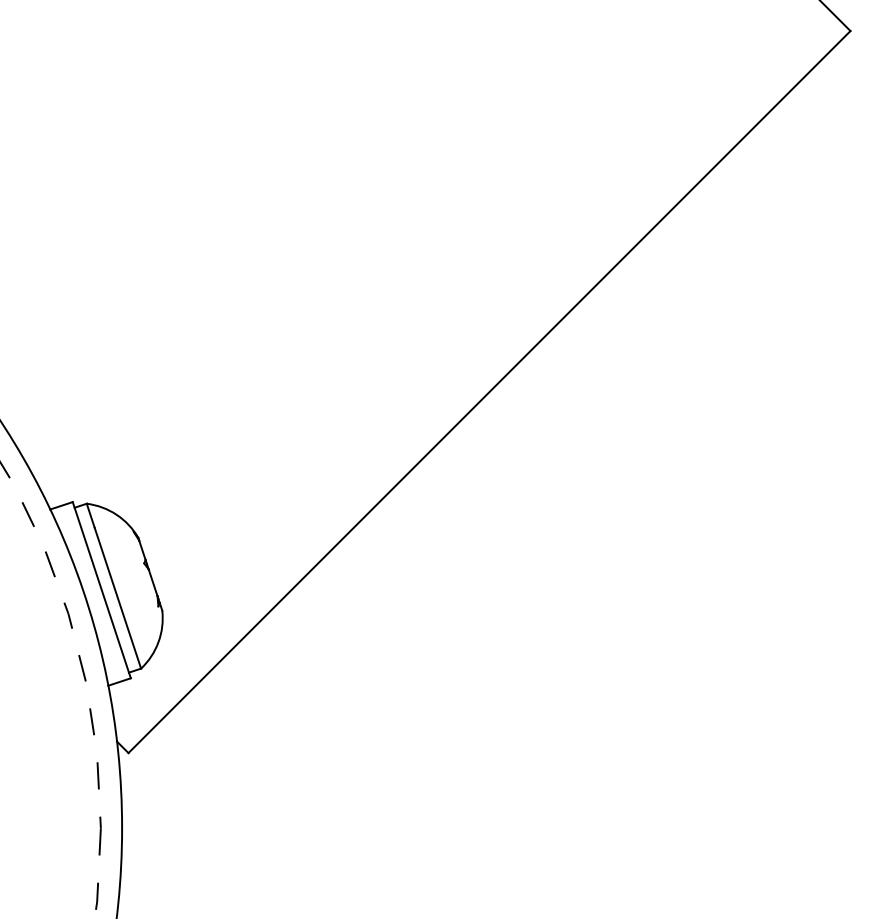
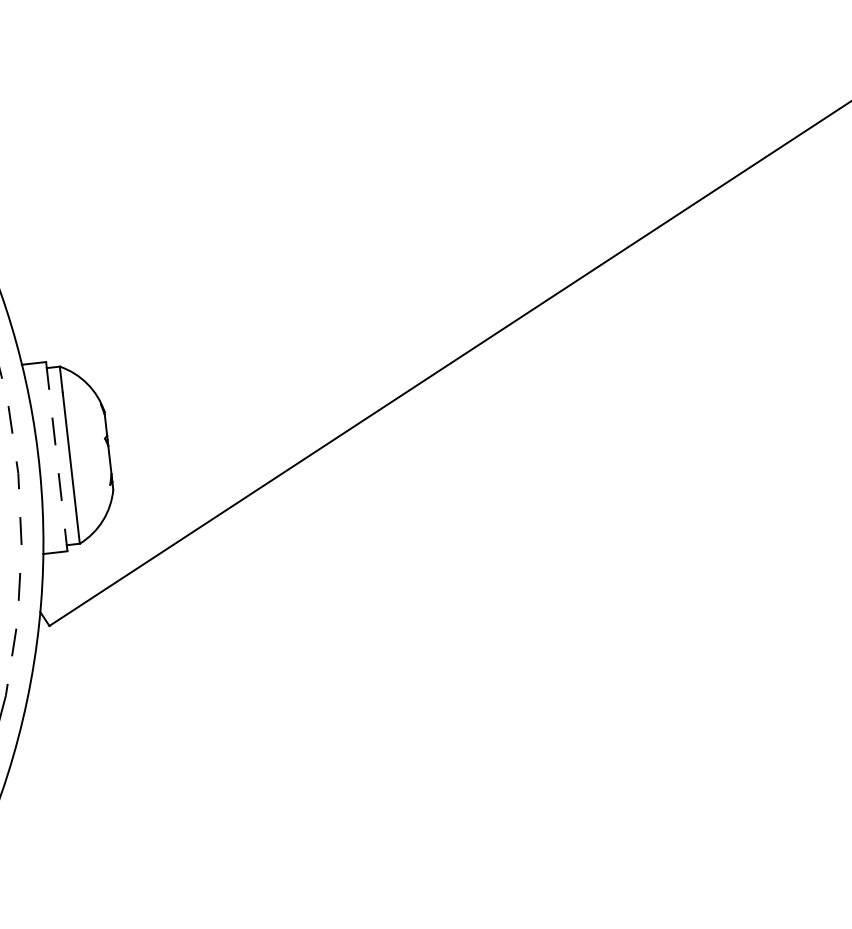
line: (101, 590) -> (56, 456), solid -> dashed

